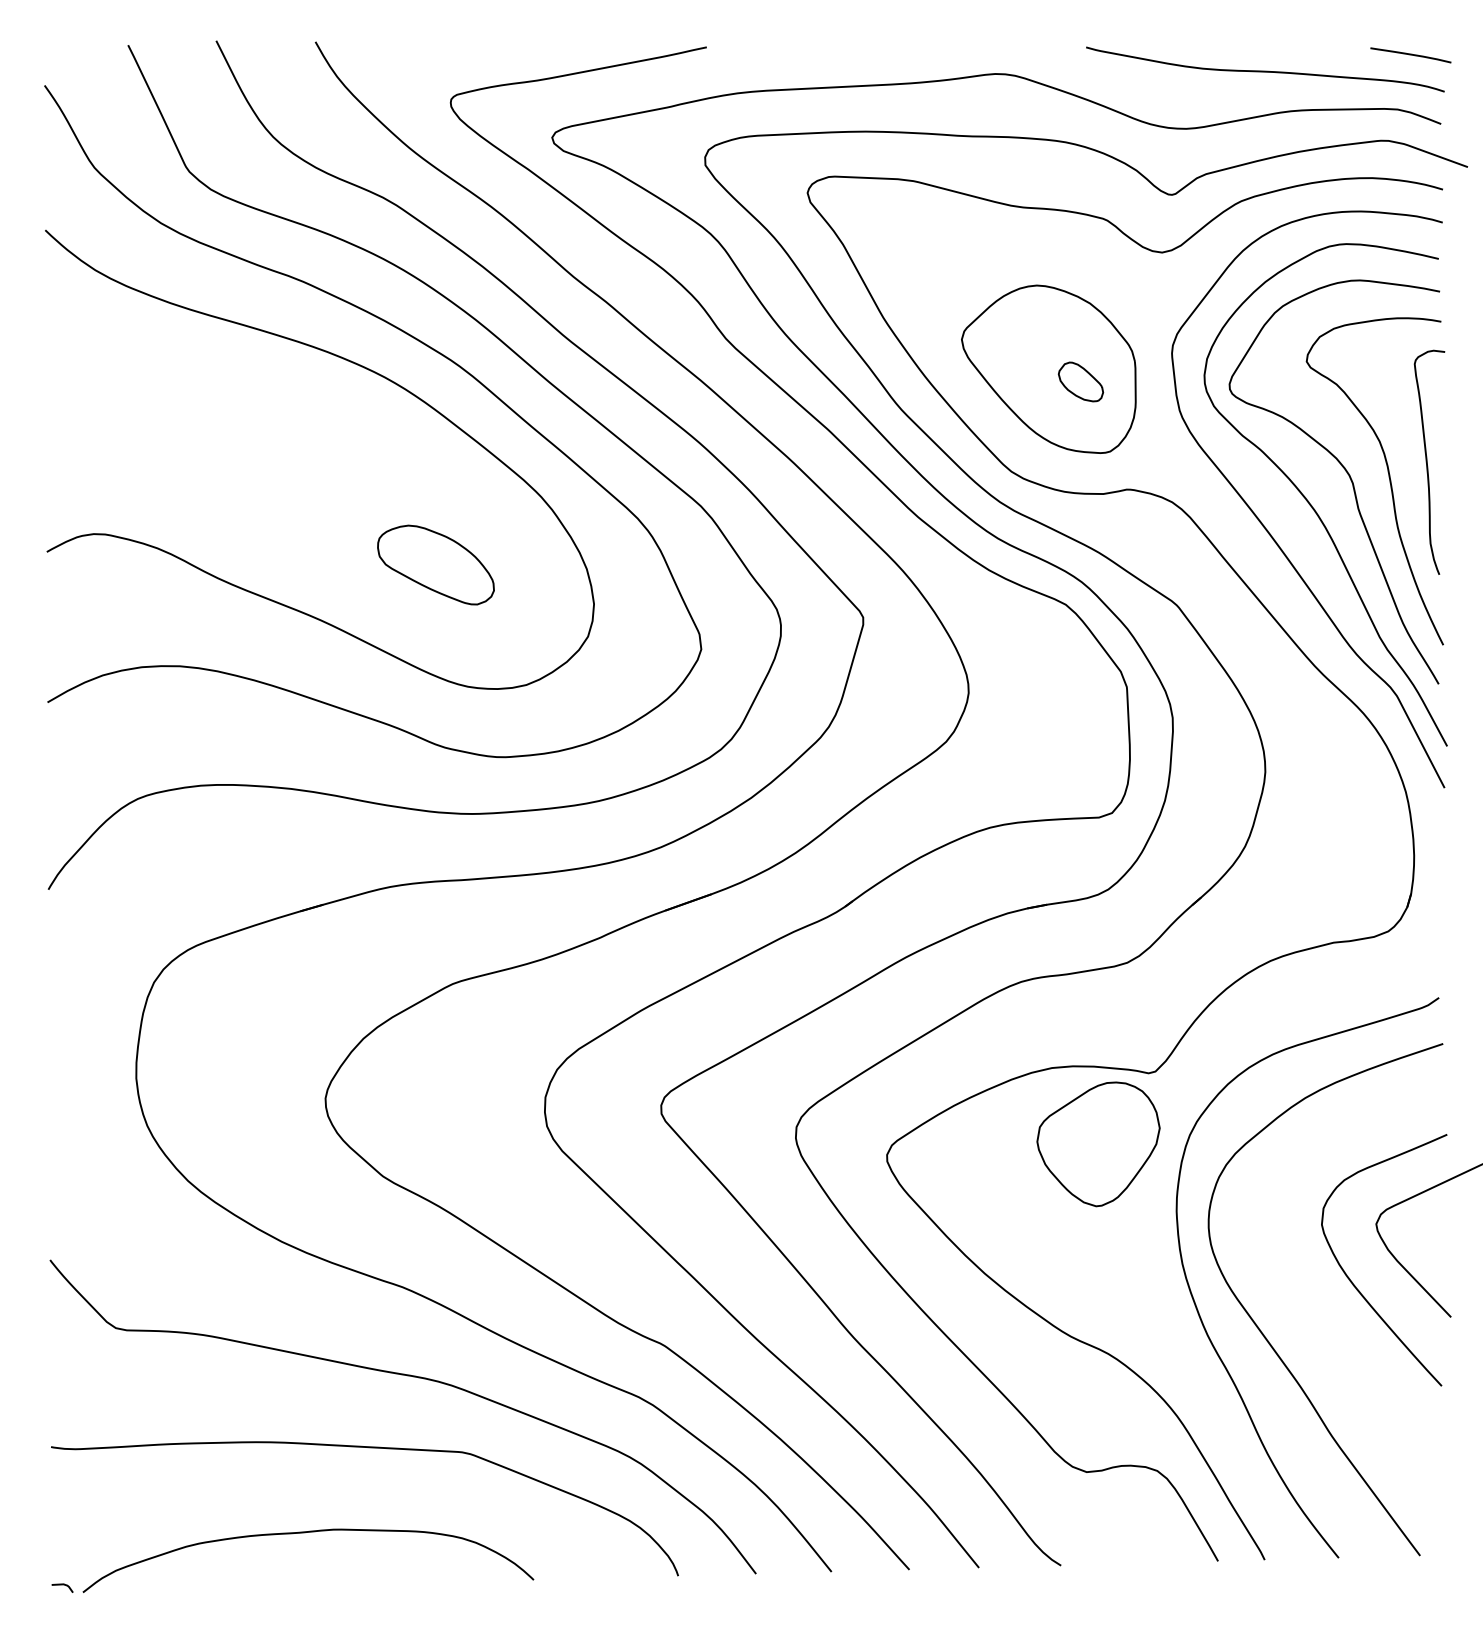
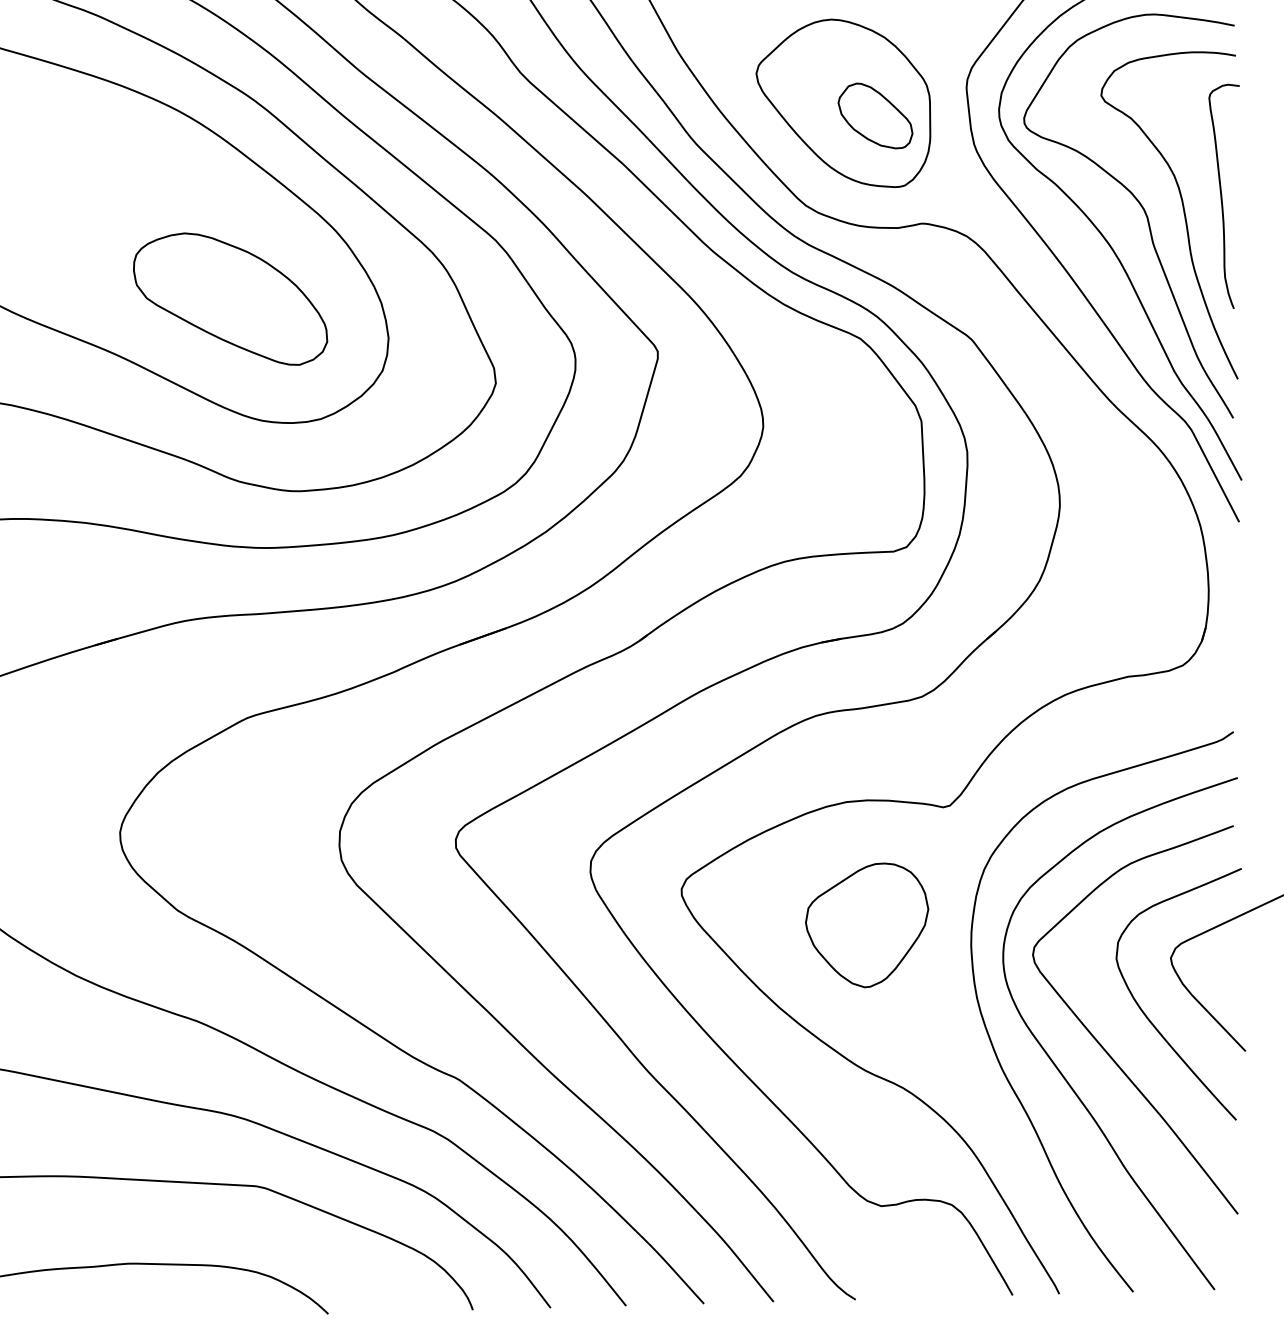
part: (1080, 381) -> (875, 115), size x1.67
part: (435, 564) -> (230, 298), size x1.67
part: (1098, 1144) -> (867, 925), moved
curve: (1310, 1314) -> (1105, 1048), added

